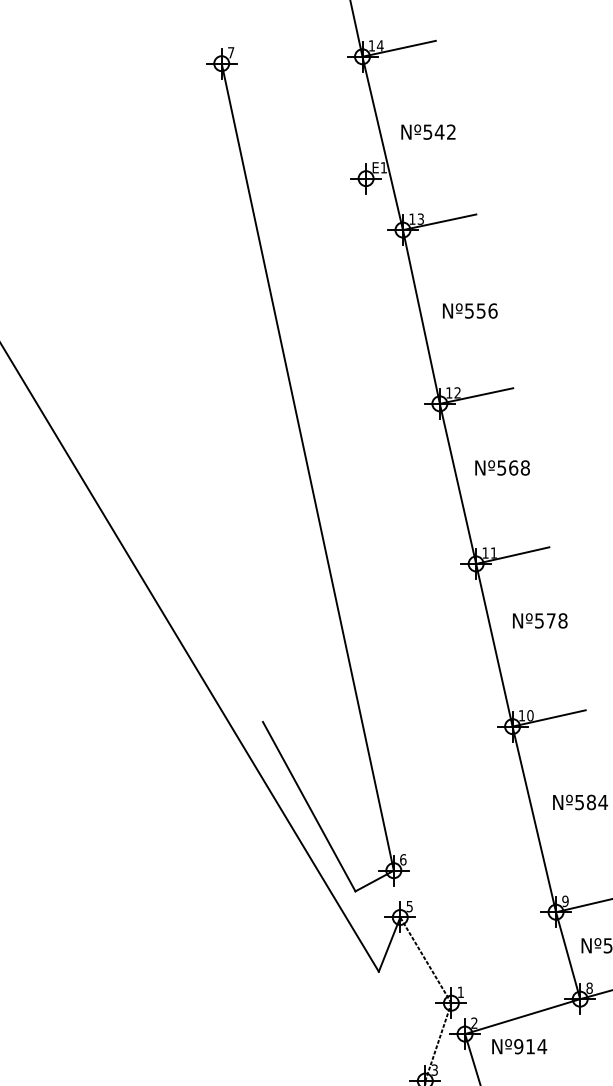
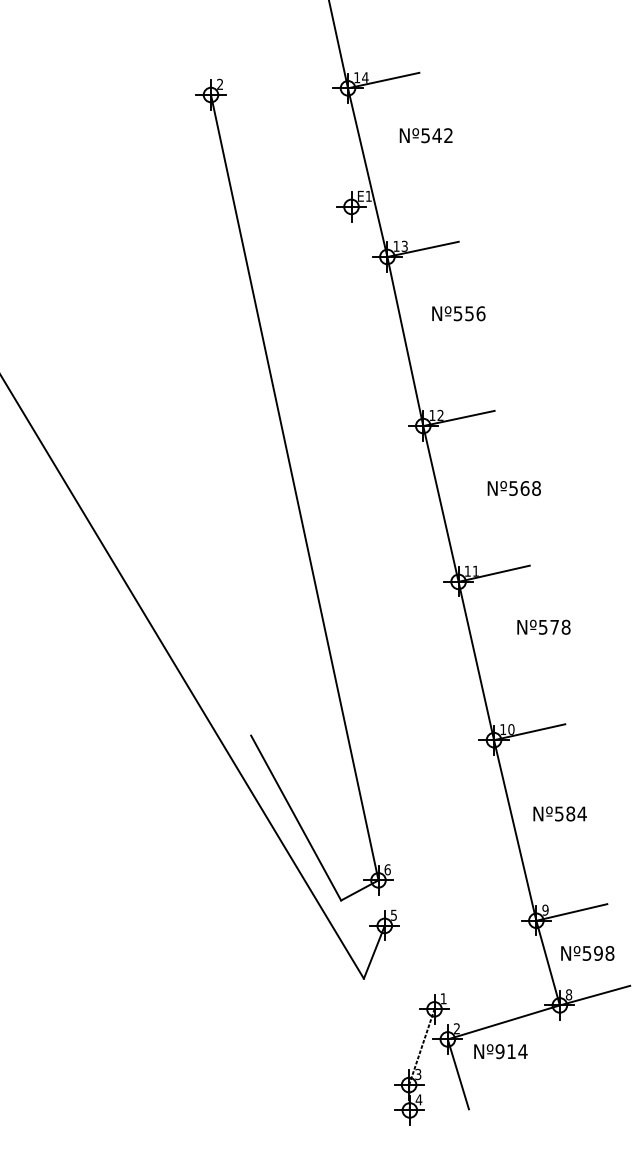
text: (231, 51) -> (220, 83), 7 -> 2
text: (427, 131) -> (425, 135), moved
text: (469, 310) -> (458, 313), moved
text: (501, 467) -> (513, 488), moved
text: (539, 620) -> (543, 626), moved
line: (425, 960) -> (409, 967), removed

